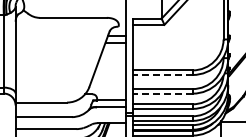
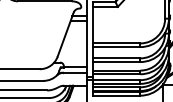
line: (162, 74) -> (116, 46), dashed -> solid
line: (162, 93) -> (116, 61), dashed -> solid

